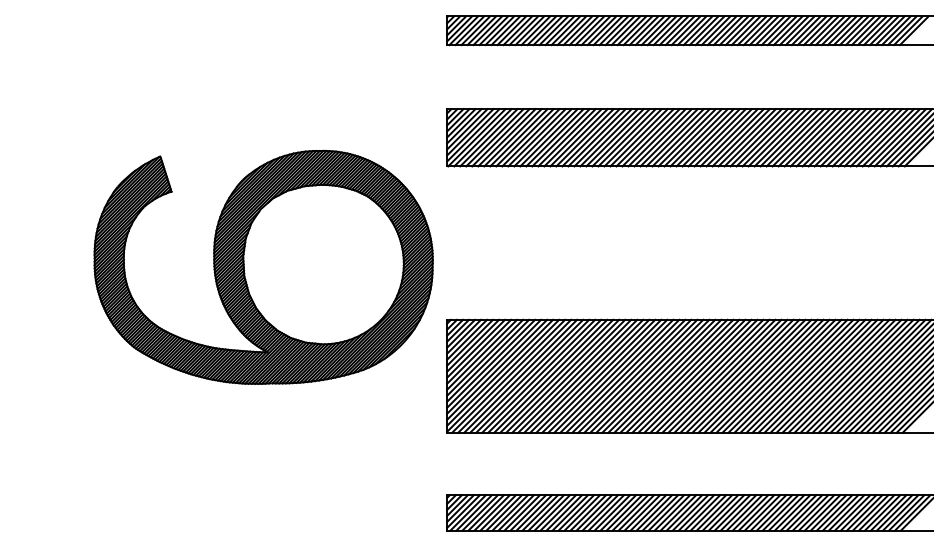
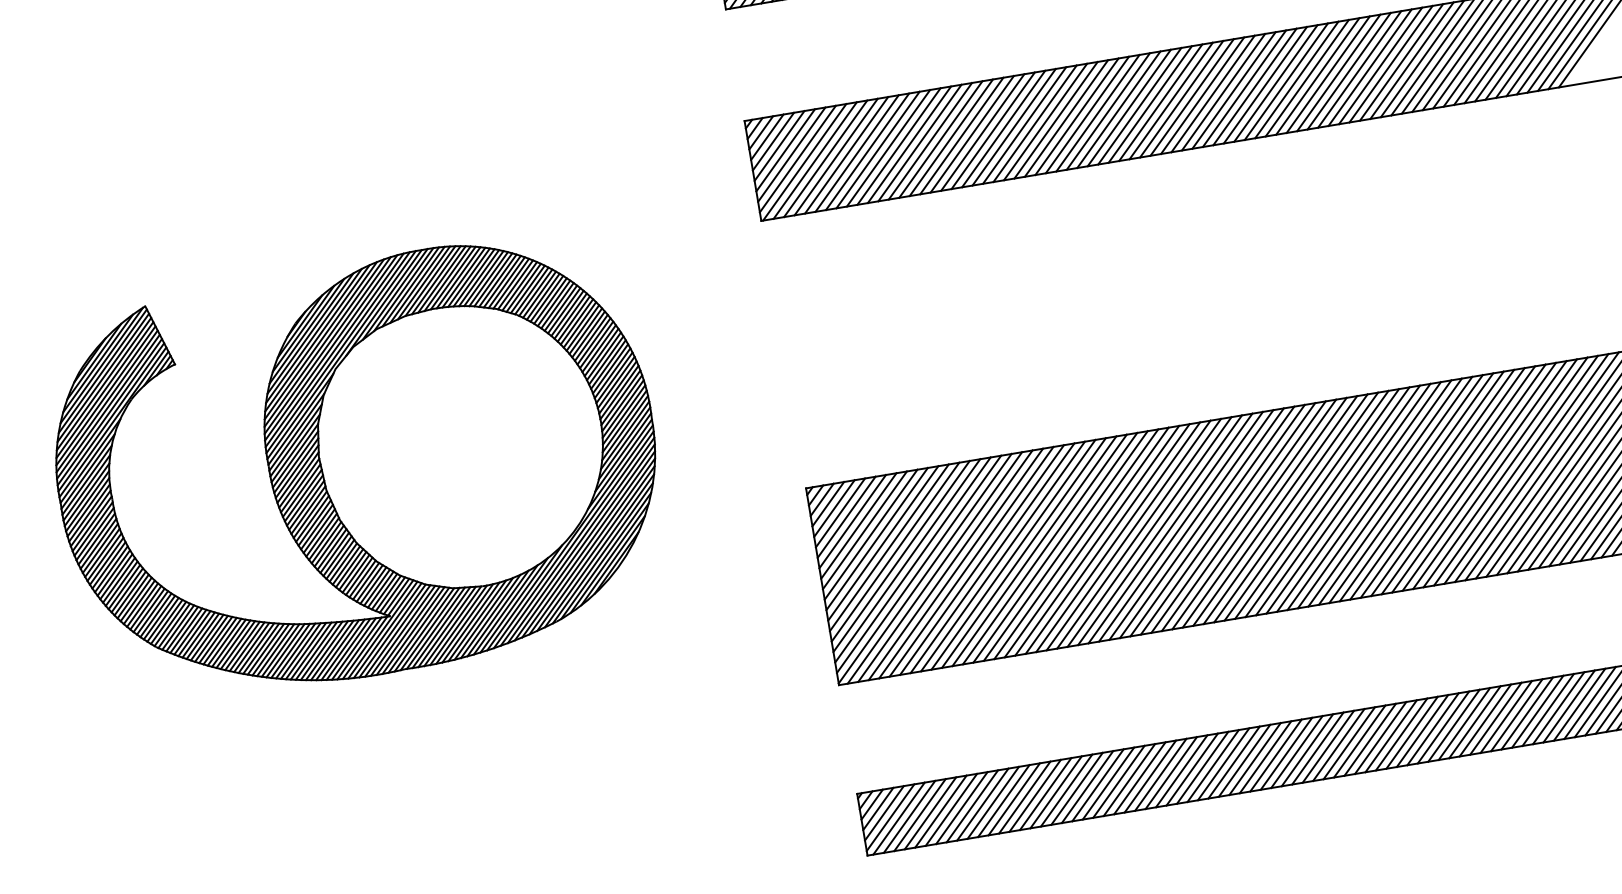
part: (263, 266) -> (357, 467), moved

